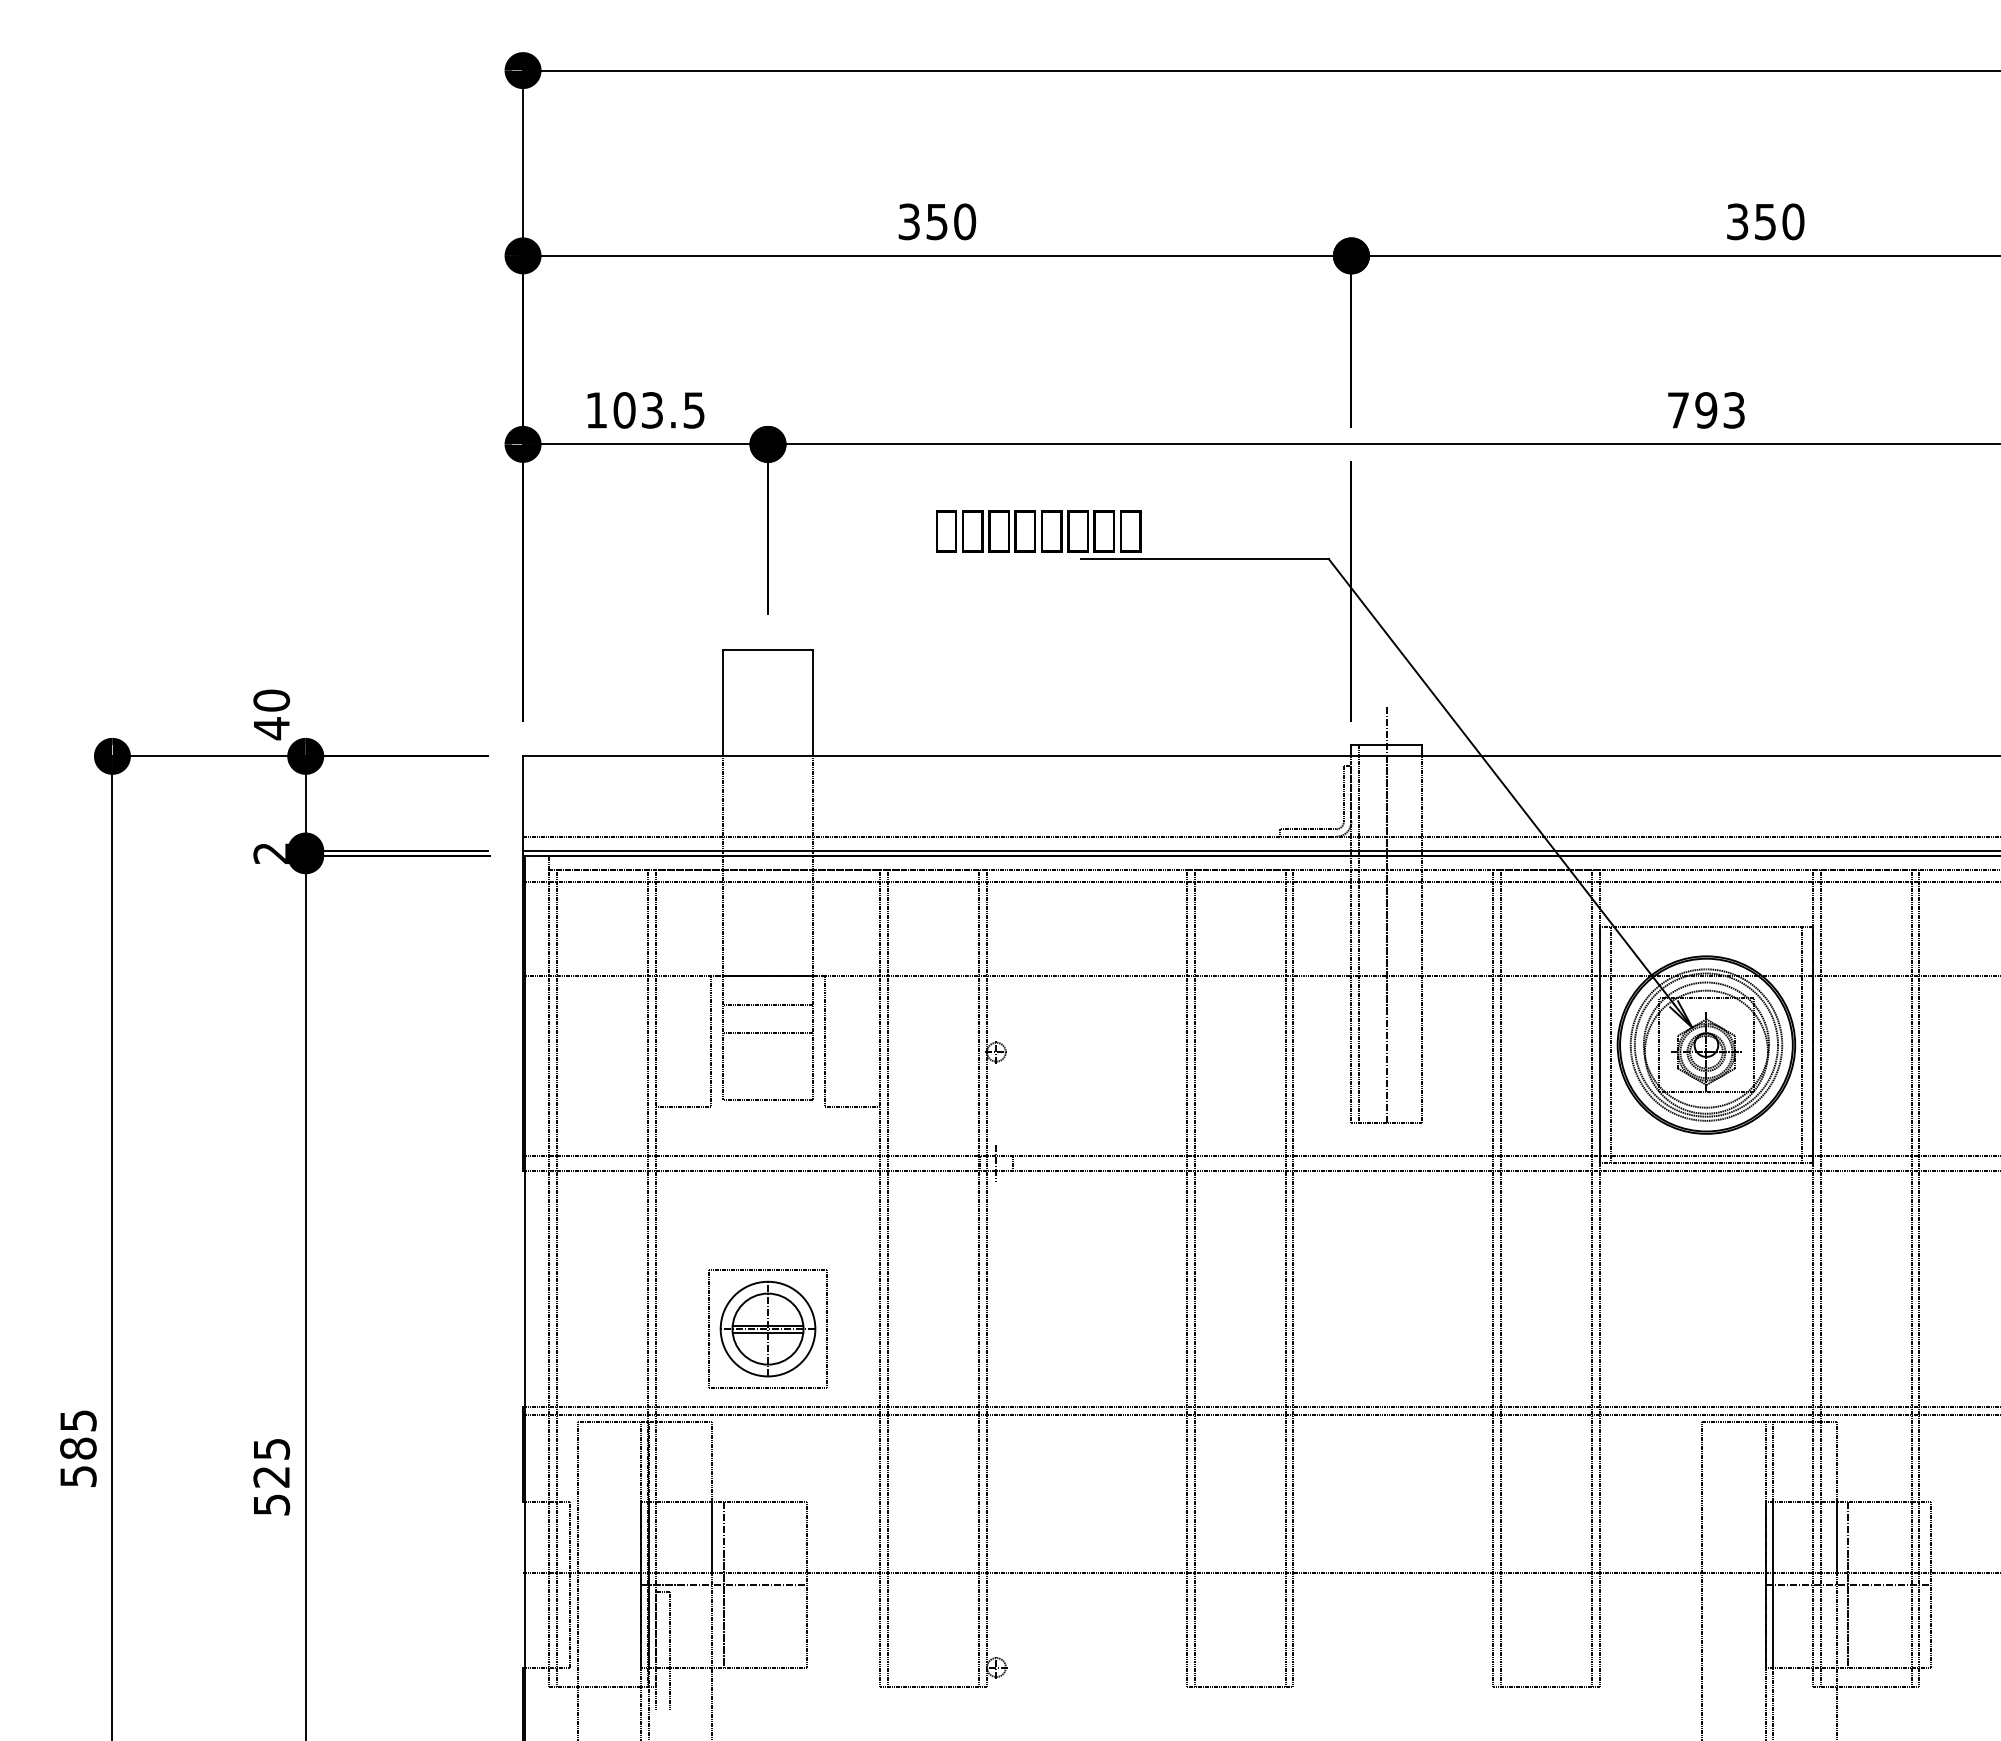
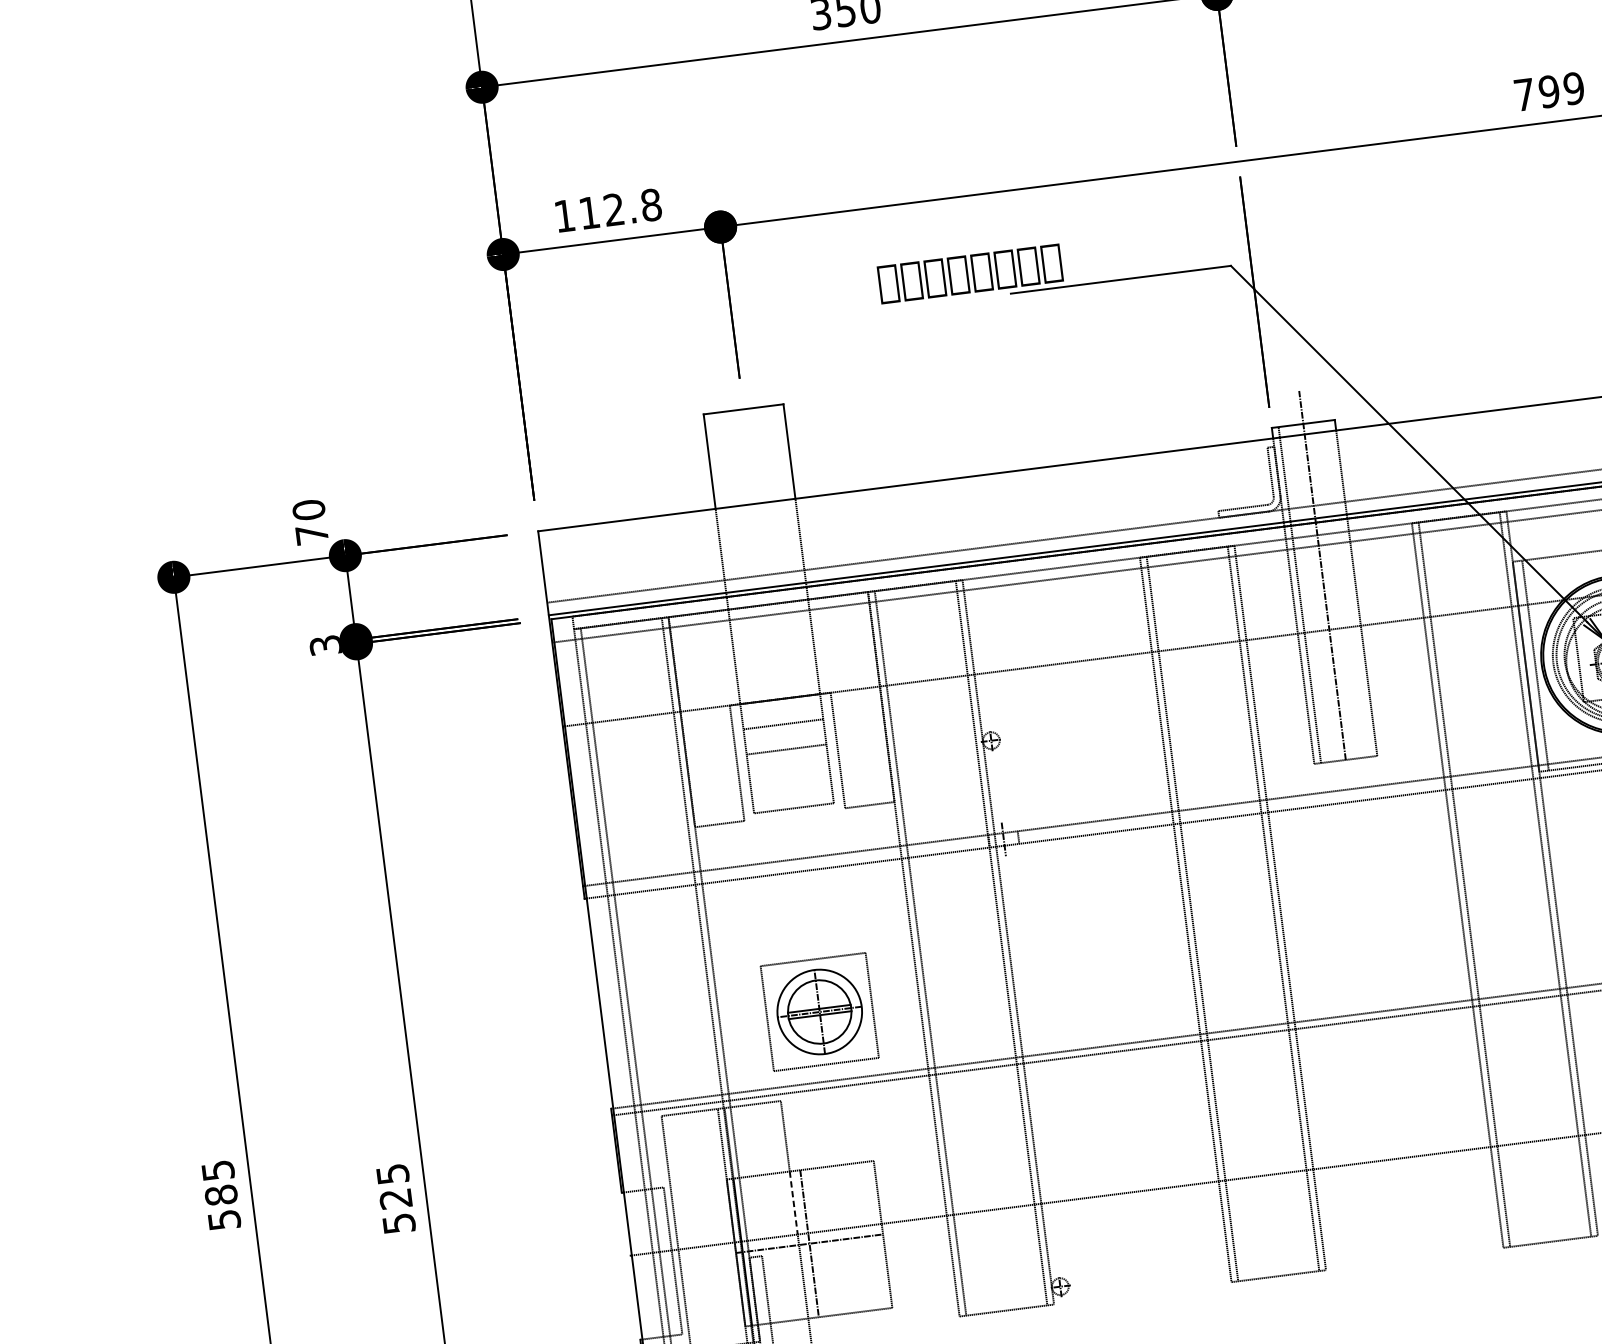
text: (659, 410) -> (620, 209), 103.5 -> 112.8
text: (1734, 410) -> (1574, 88), 793 -> 799
text: (271, 728) -> (311, 534), 40 -> 70
text: (270, 853) -> (325, 645), 2 -> 3
line: (712, 1537) -> (793, 1203), solid -> dashed

